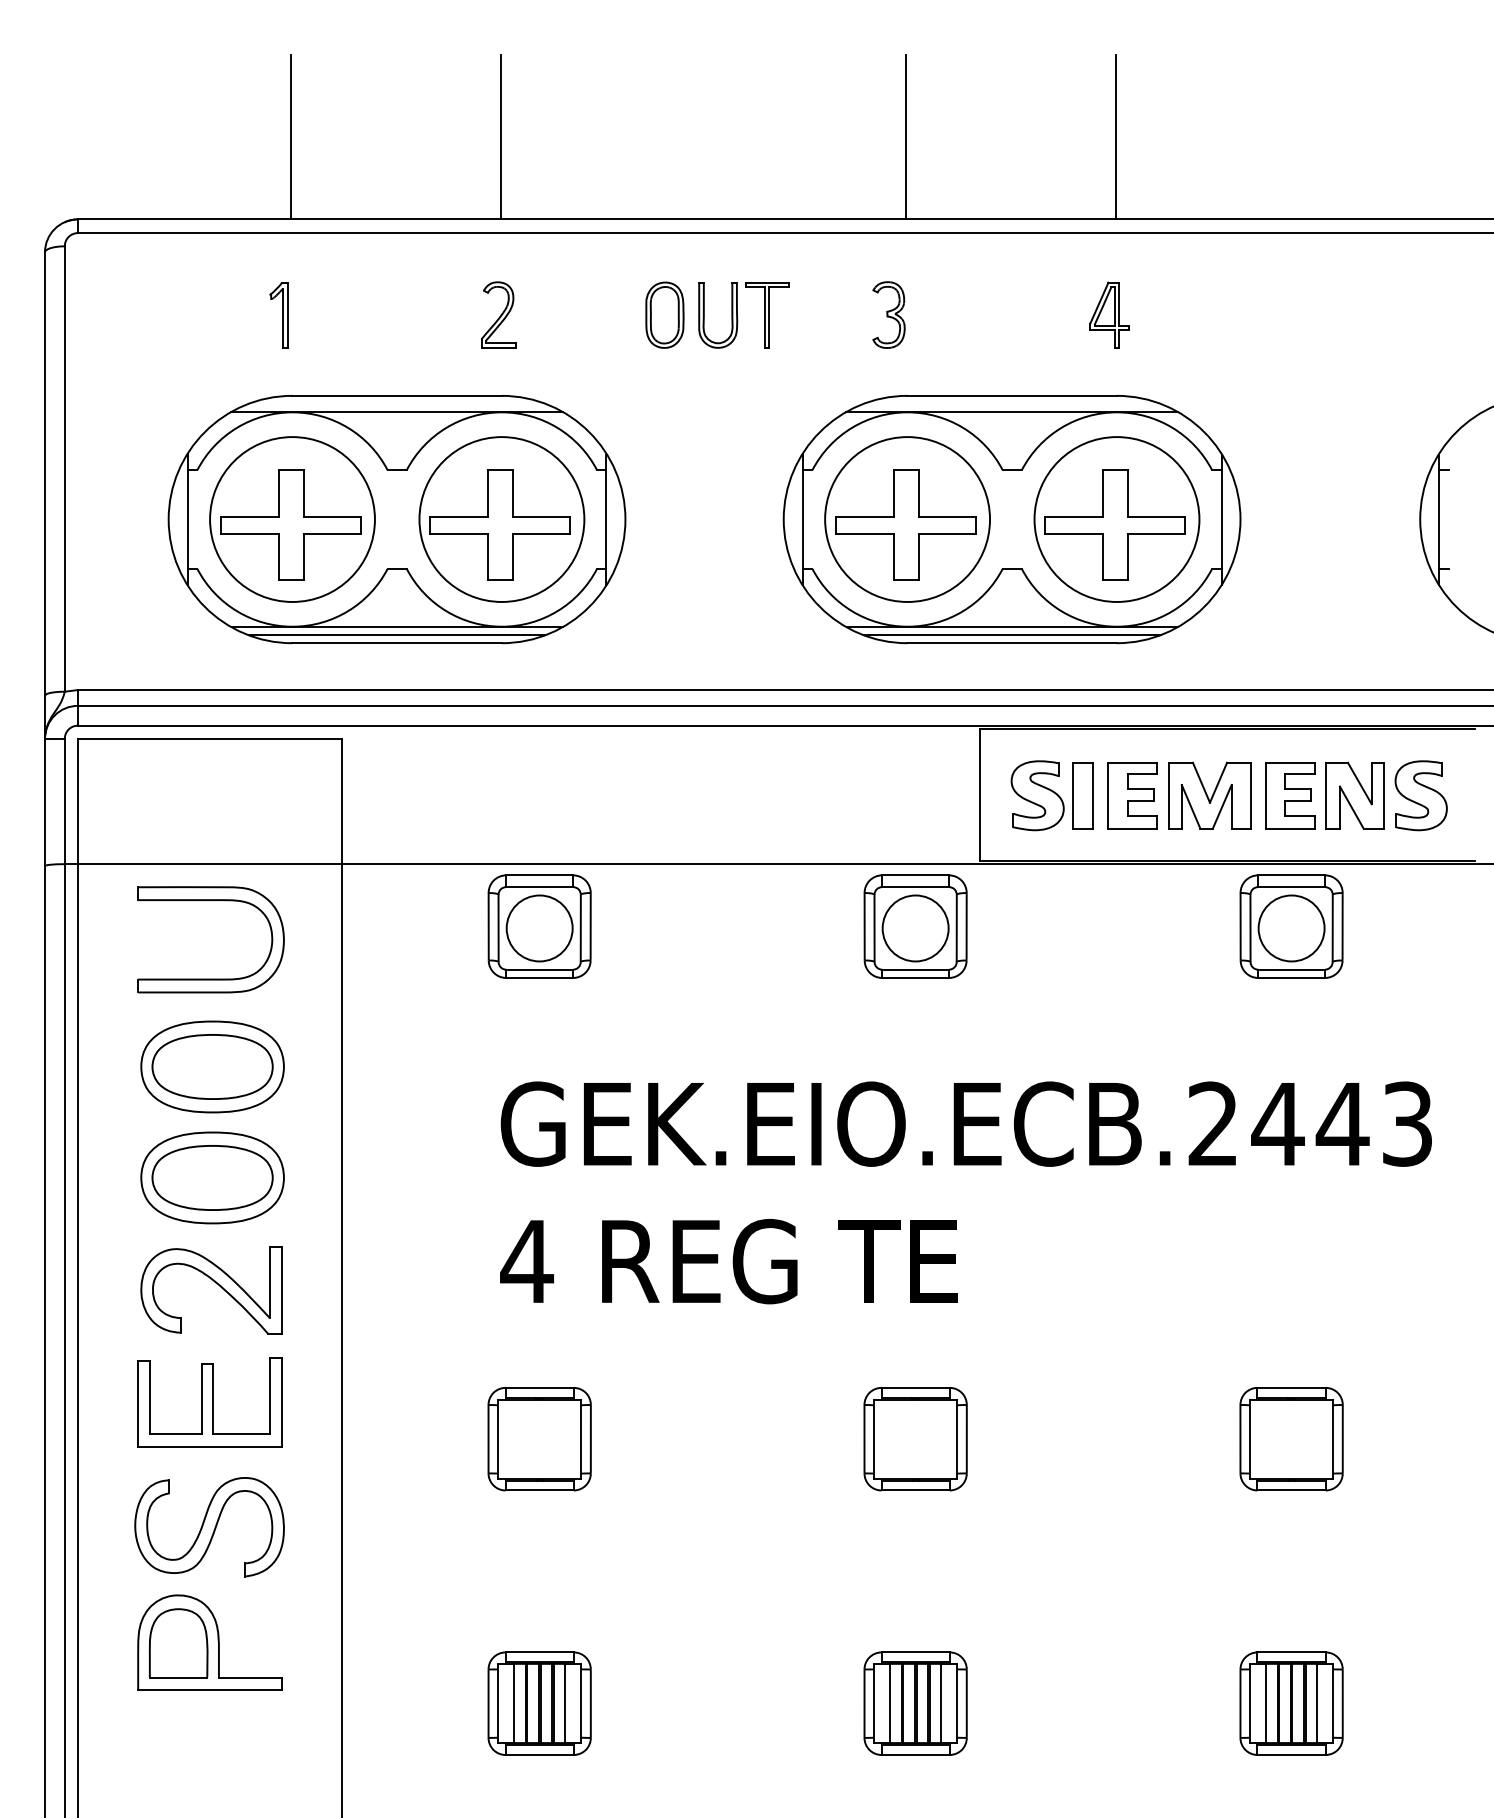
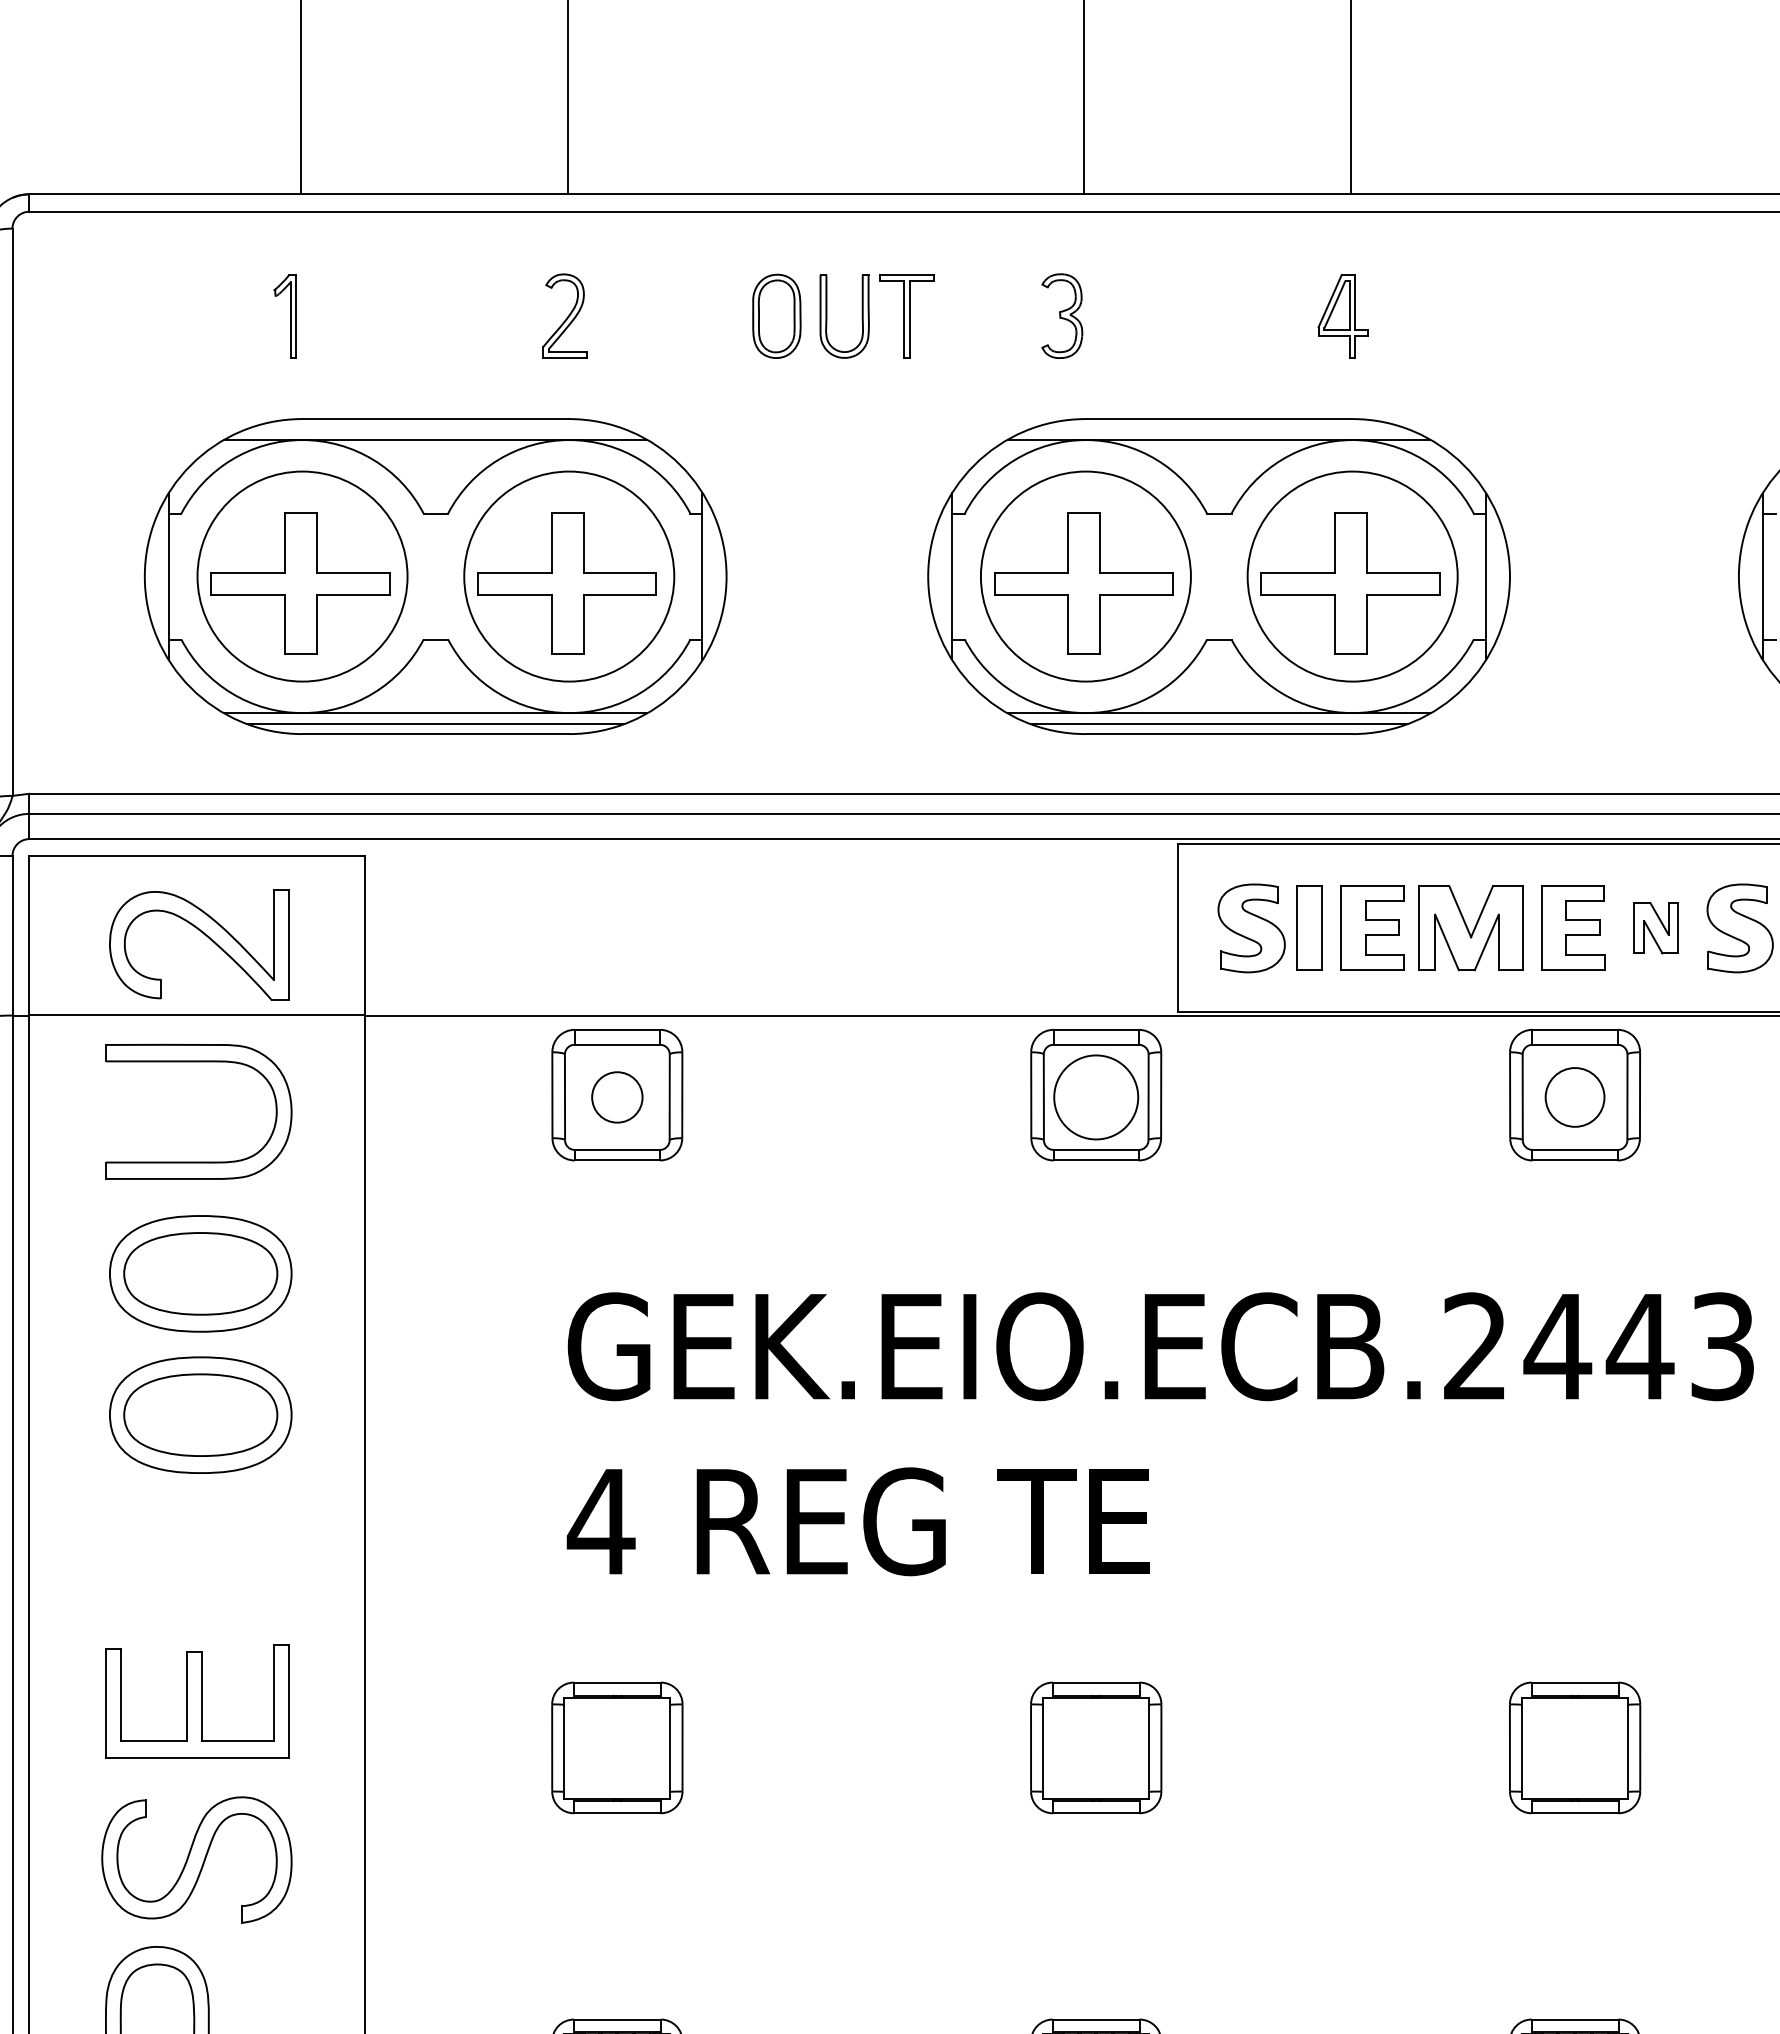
part: (1354, 795) -> (1655, 928), size x0.6
circle: (539, 928) -> (617, 1097), size x0.6
circle: (1291, 928) -> (1574, 1097), size x0.7
part: (216, 1284) -> (205, 936), moved

